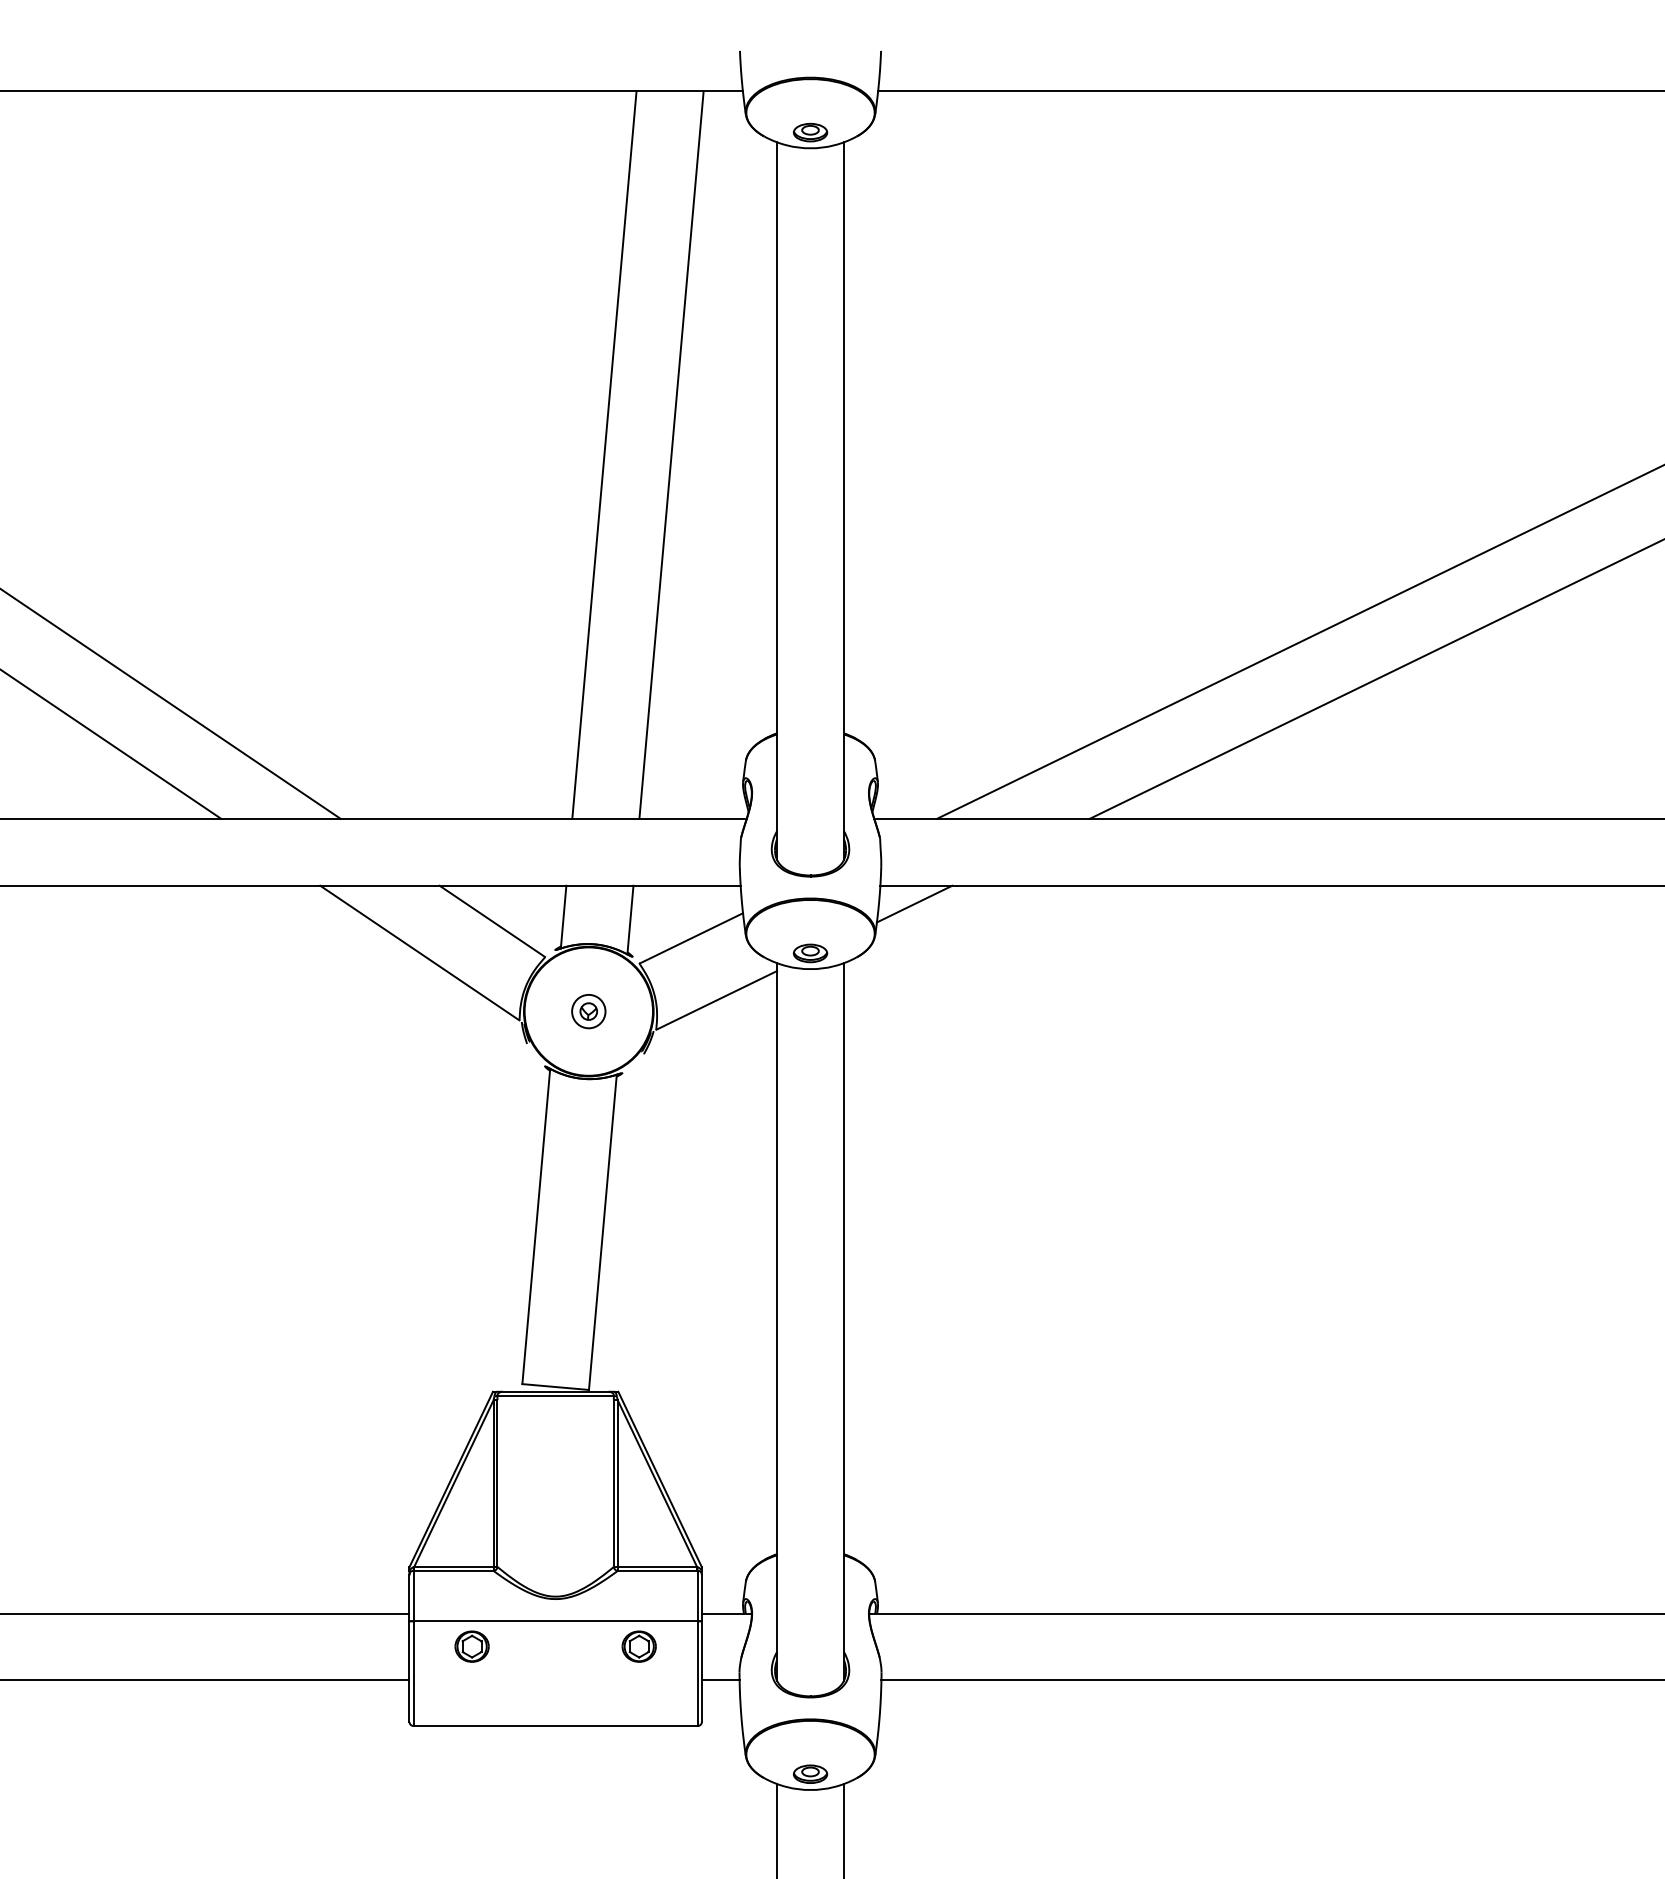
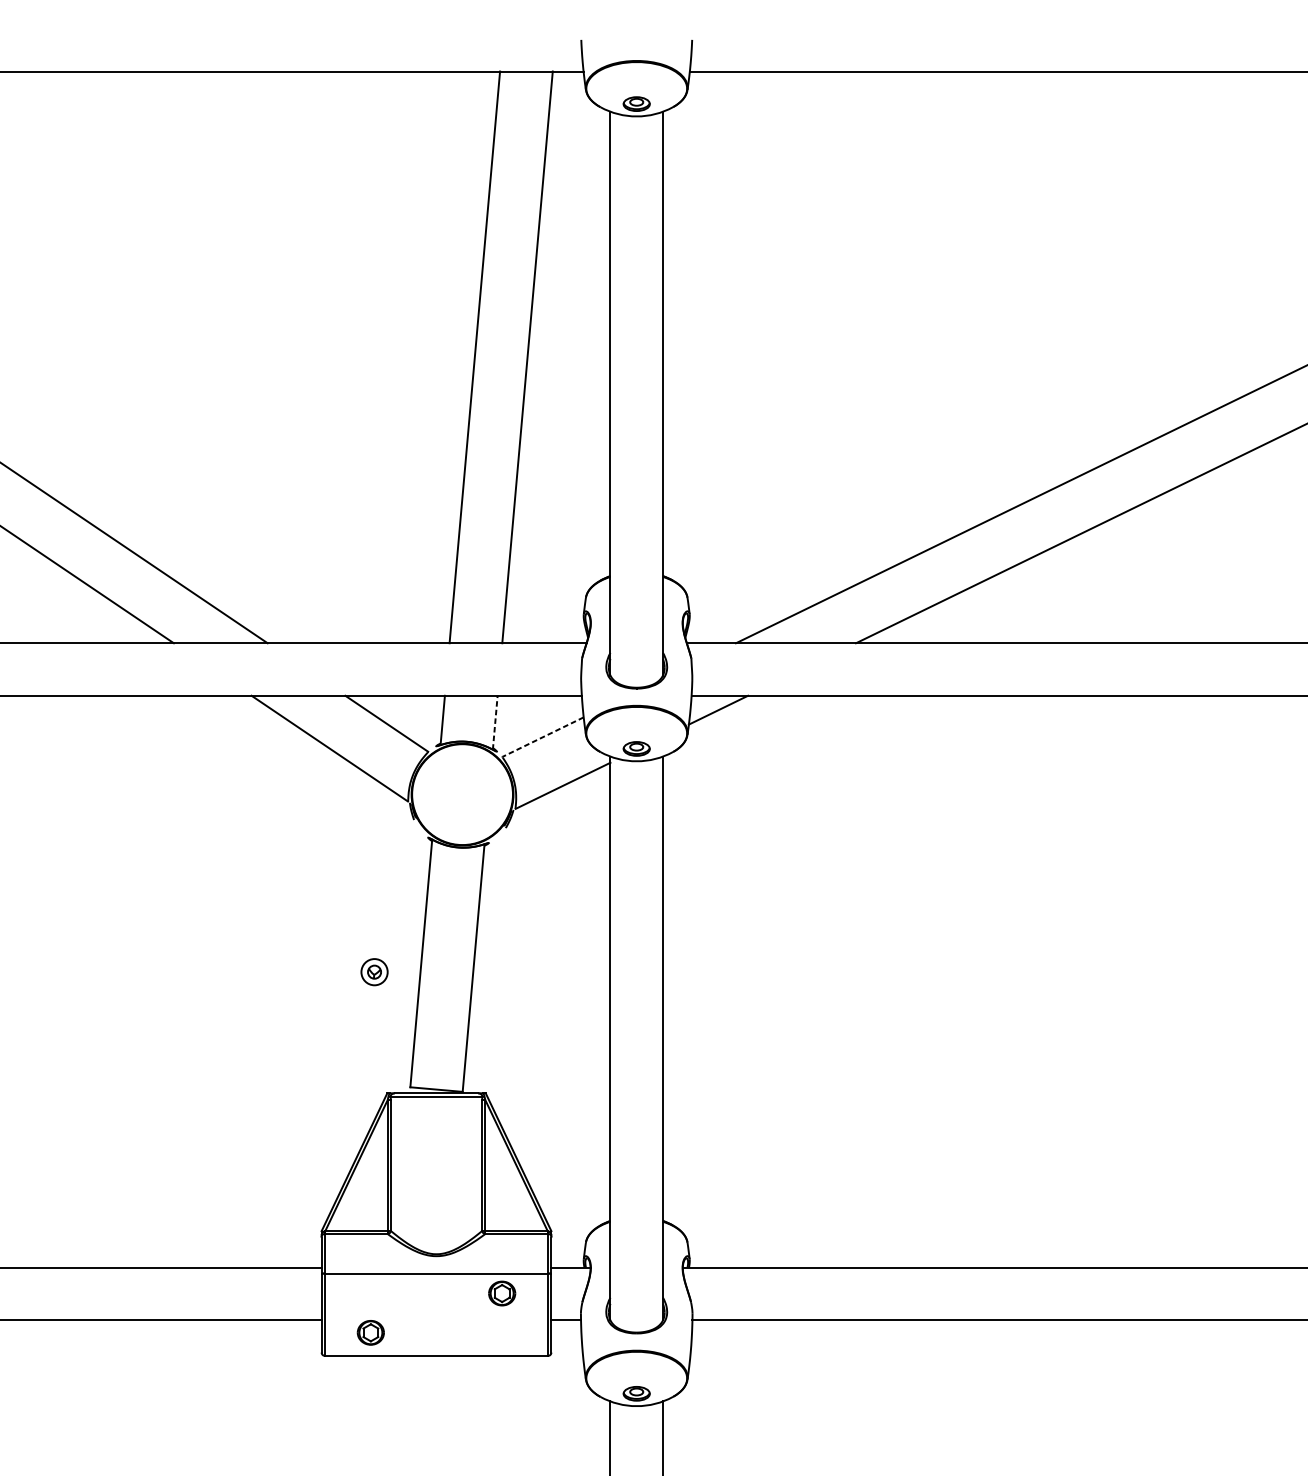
line: (630, 919) -> (495, 722), solid -> dashed
line: (690, 938) -> (542, 737), solid -> dashed
part: (588, 1011) -> (374, 972), moved
part: (471, 1646) -> (370, 1332), moved

